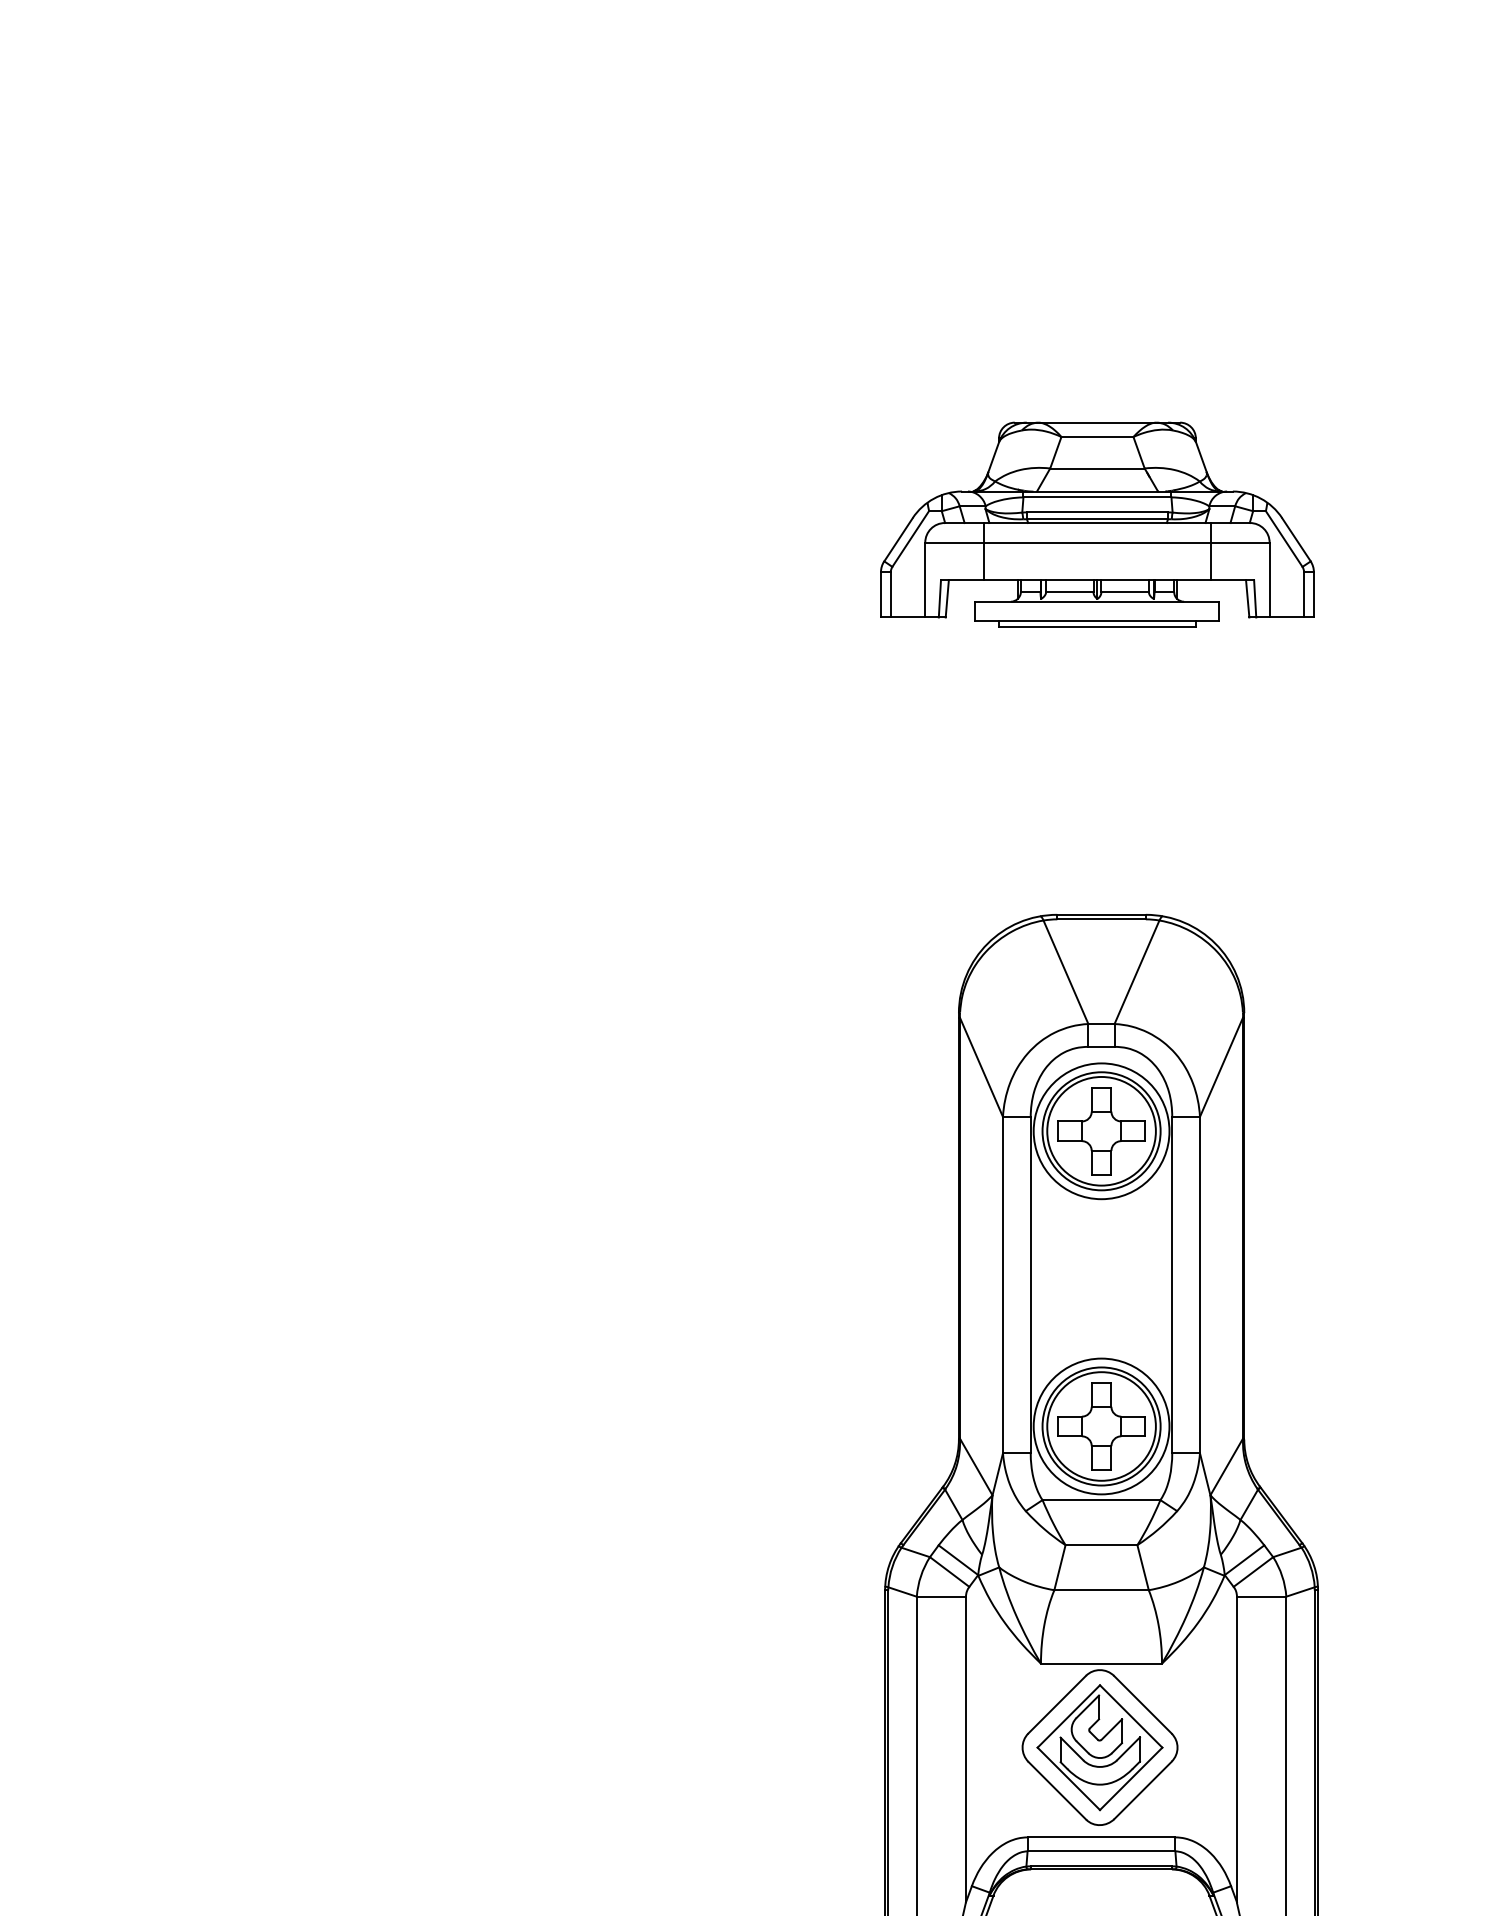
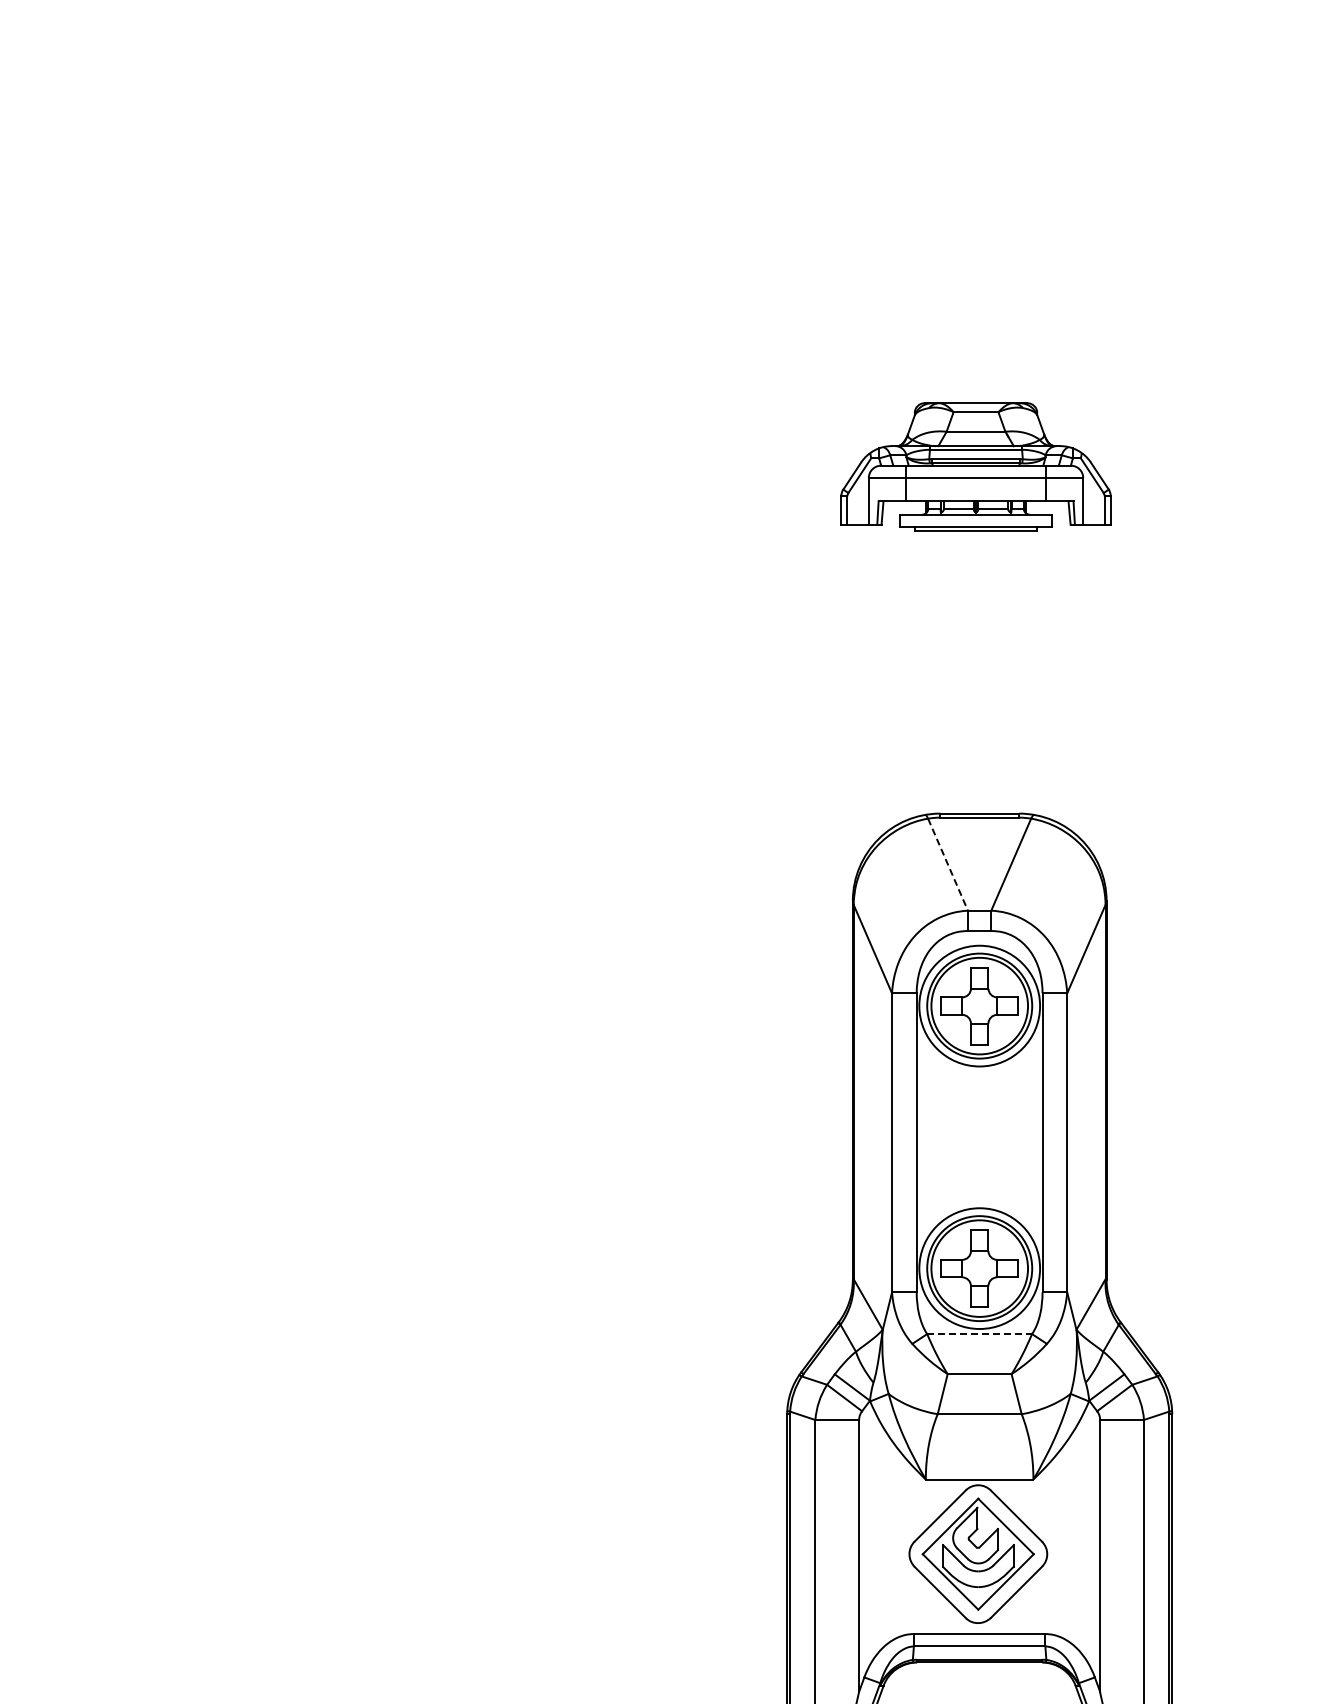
part: (1096, 524) -> (975, 466), size x0.7
line: (1066, 973) -> (948, 865), solid -> dashed
line: (1102, 1500) -> (980, 1334), solid -> dashed

